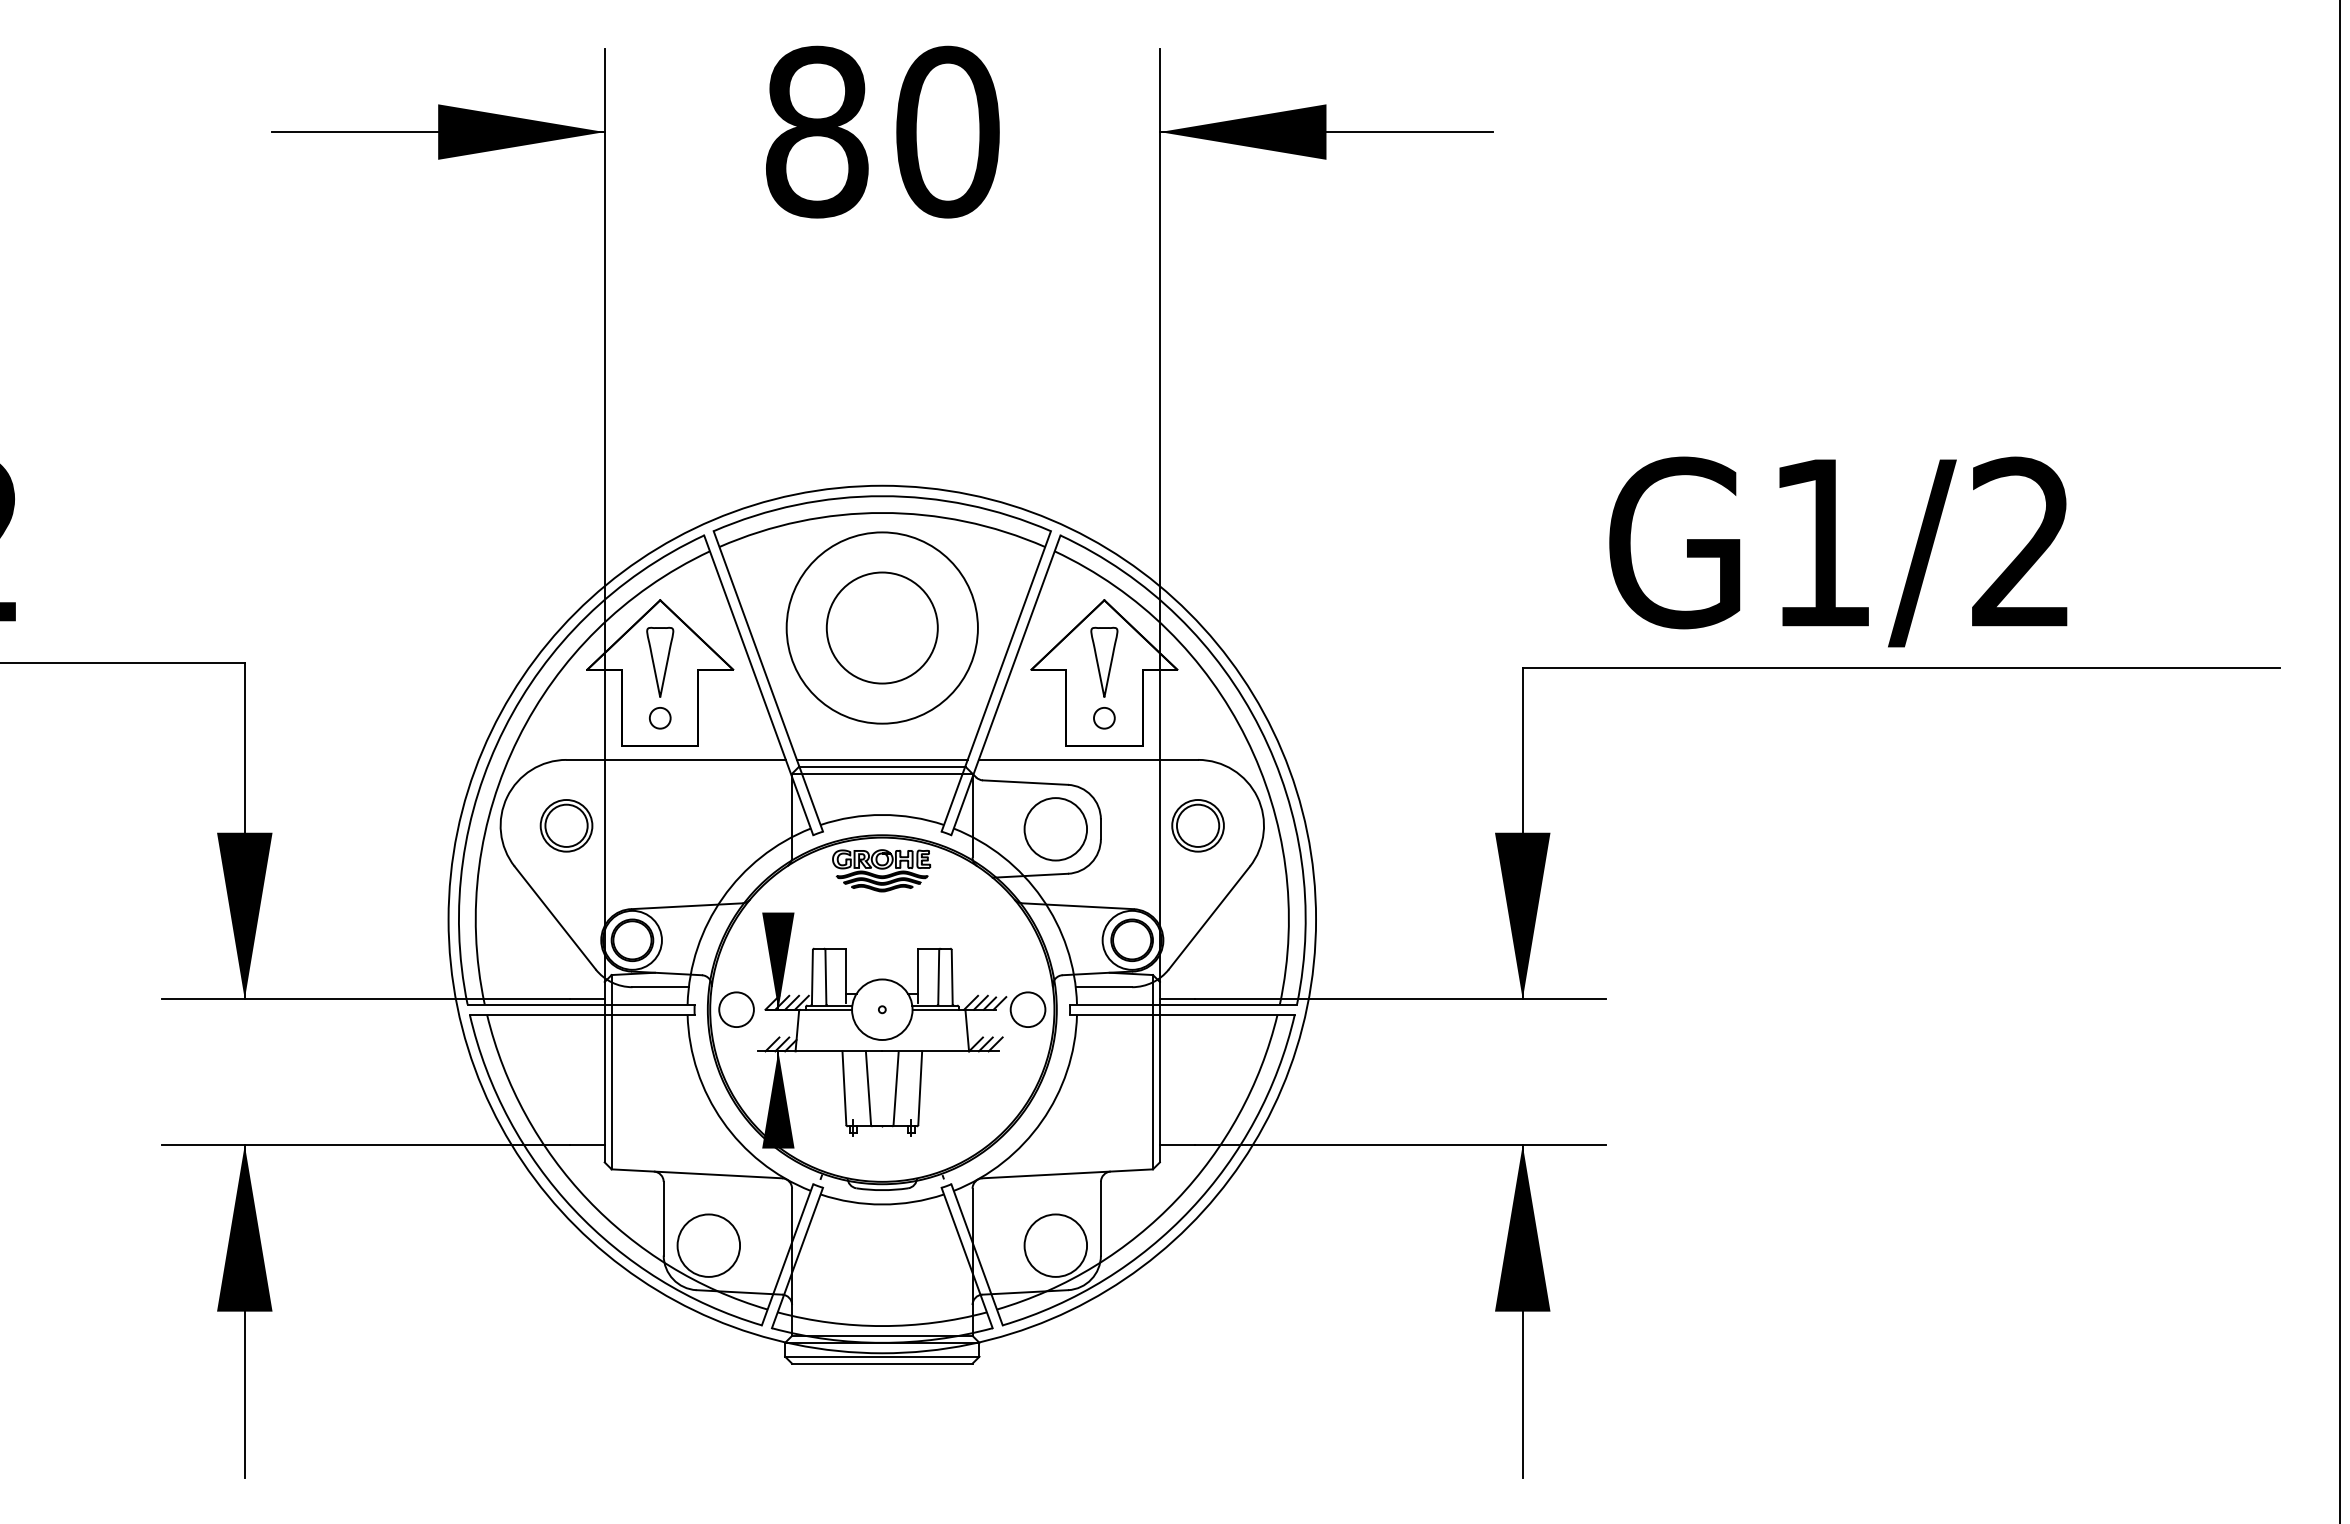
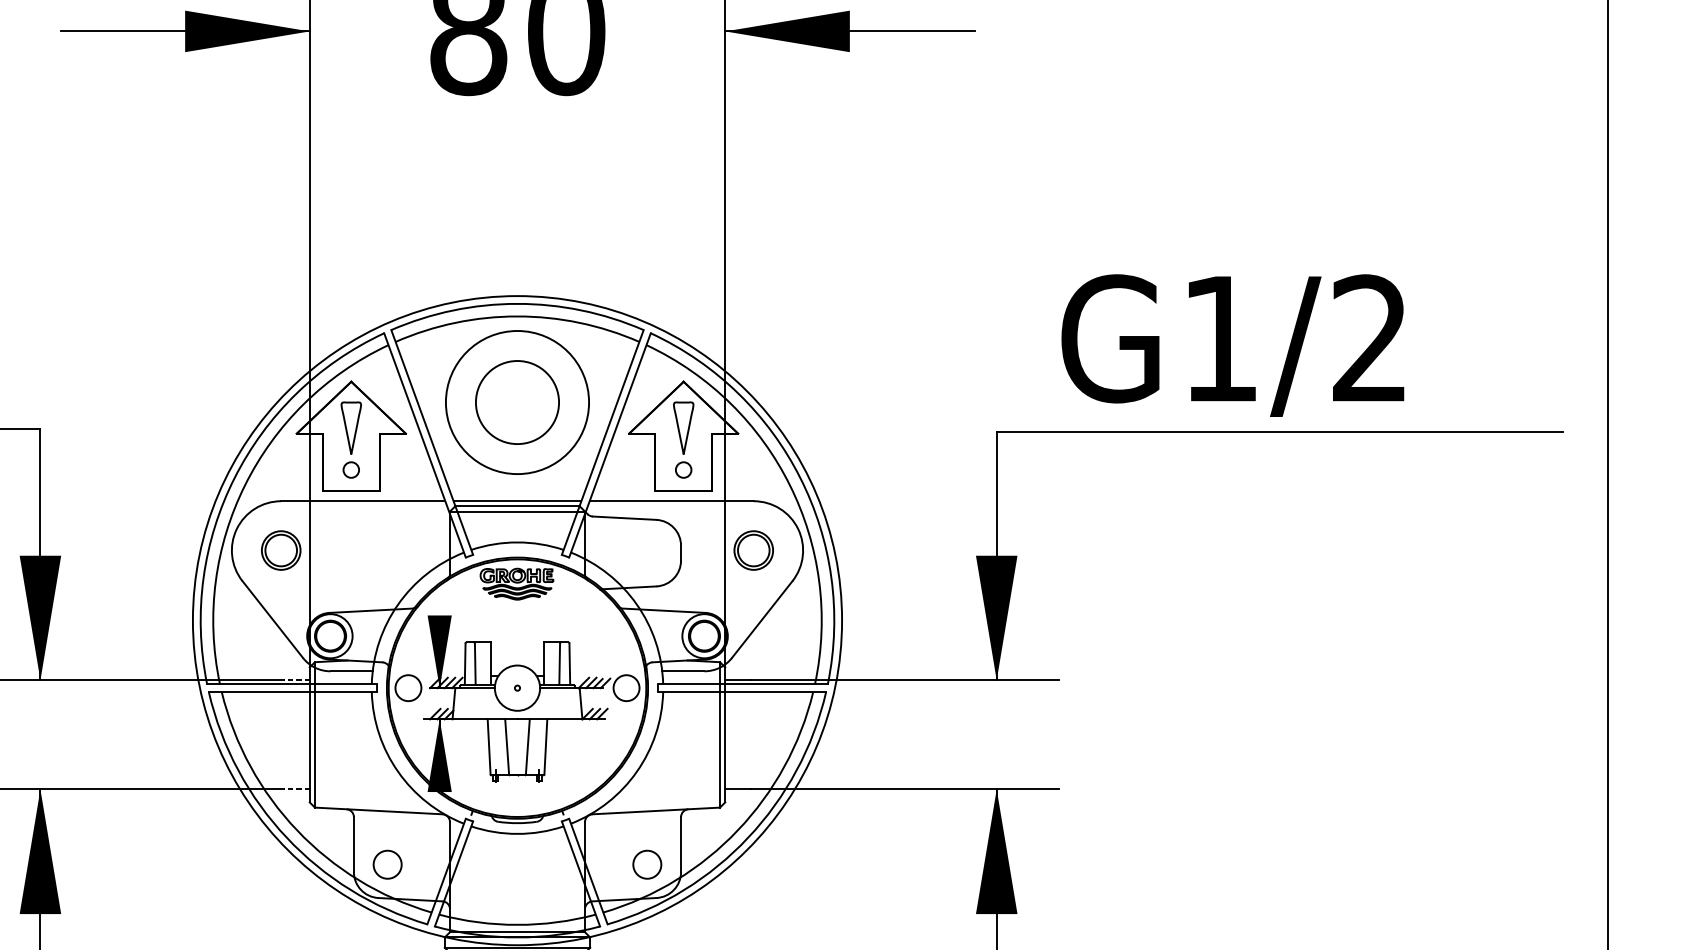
circle: (1055, 829) -> (647, 553), removed
line: (586, 999) -> (296, 680), solid -> dashed
line: (586, 1145) -> (296, 789), solid -> dashed
circle: (708, 1245) -> (387, 864), size x0.6
circle: (1055, 1245) -> (647, 864), size x0.6

